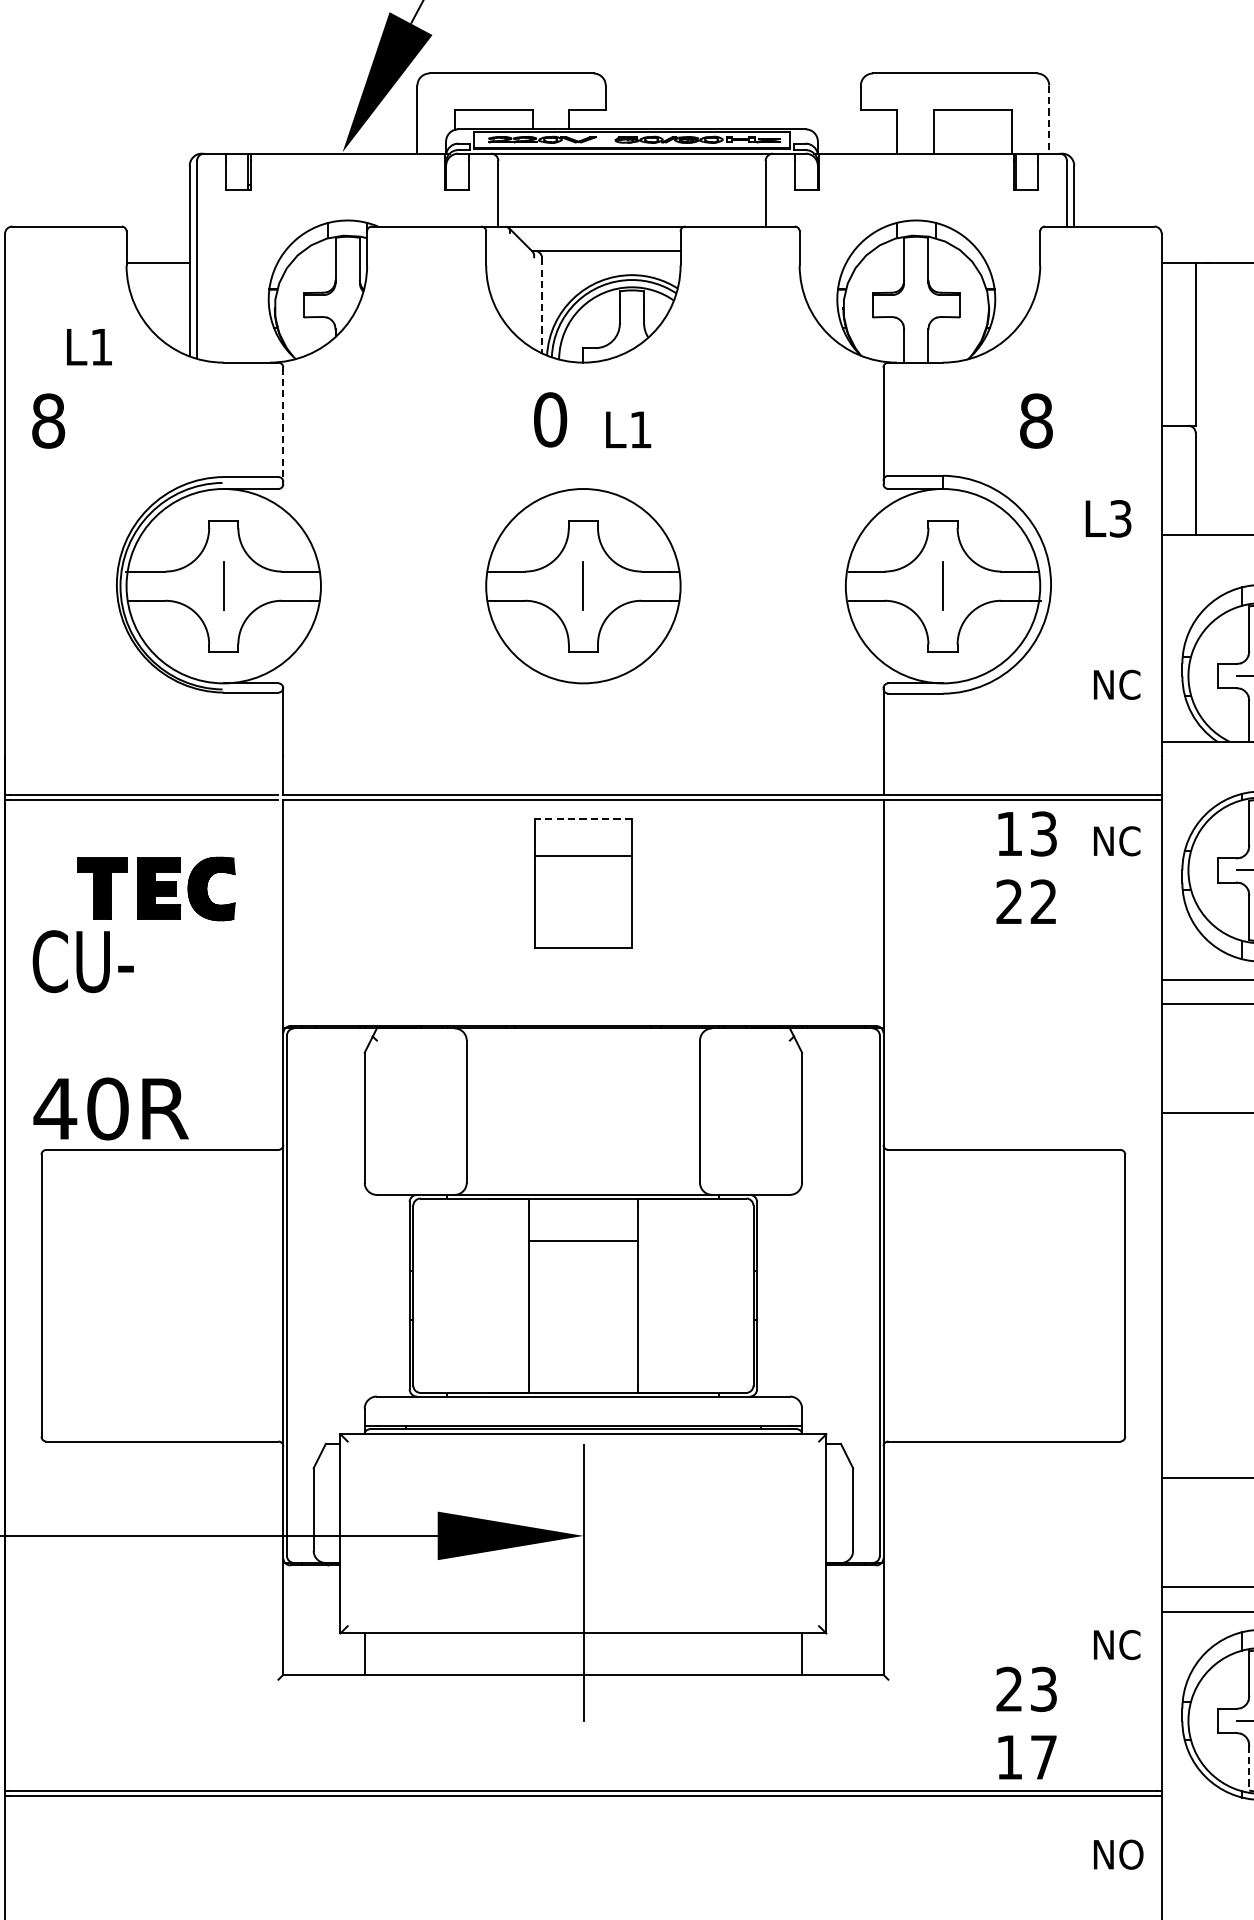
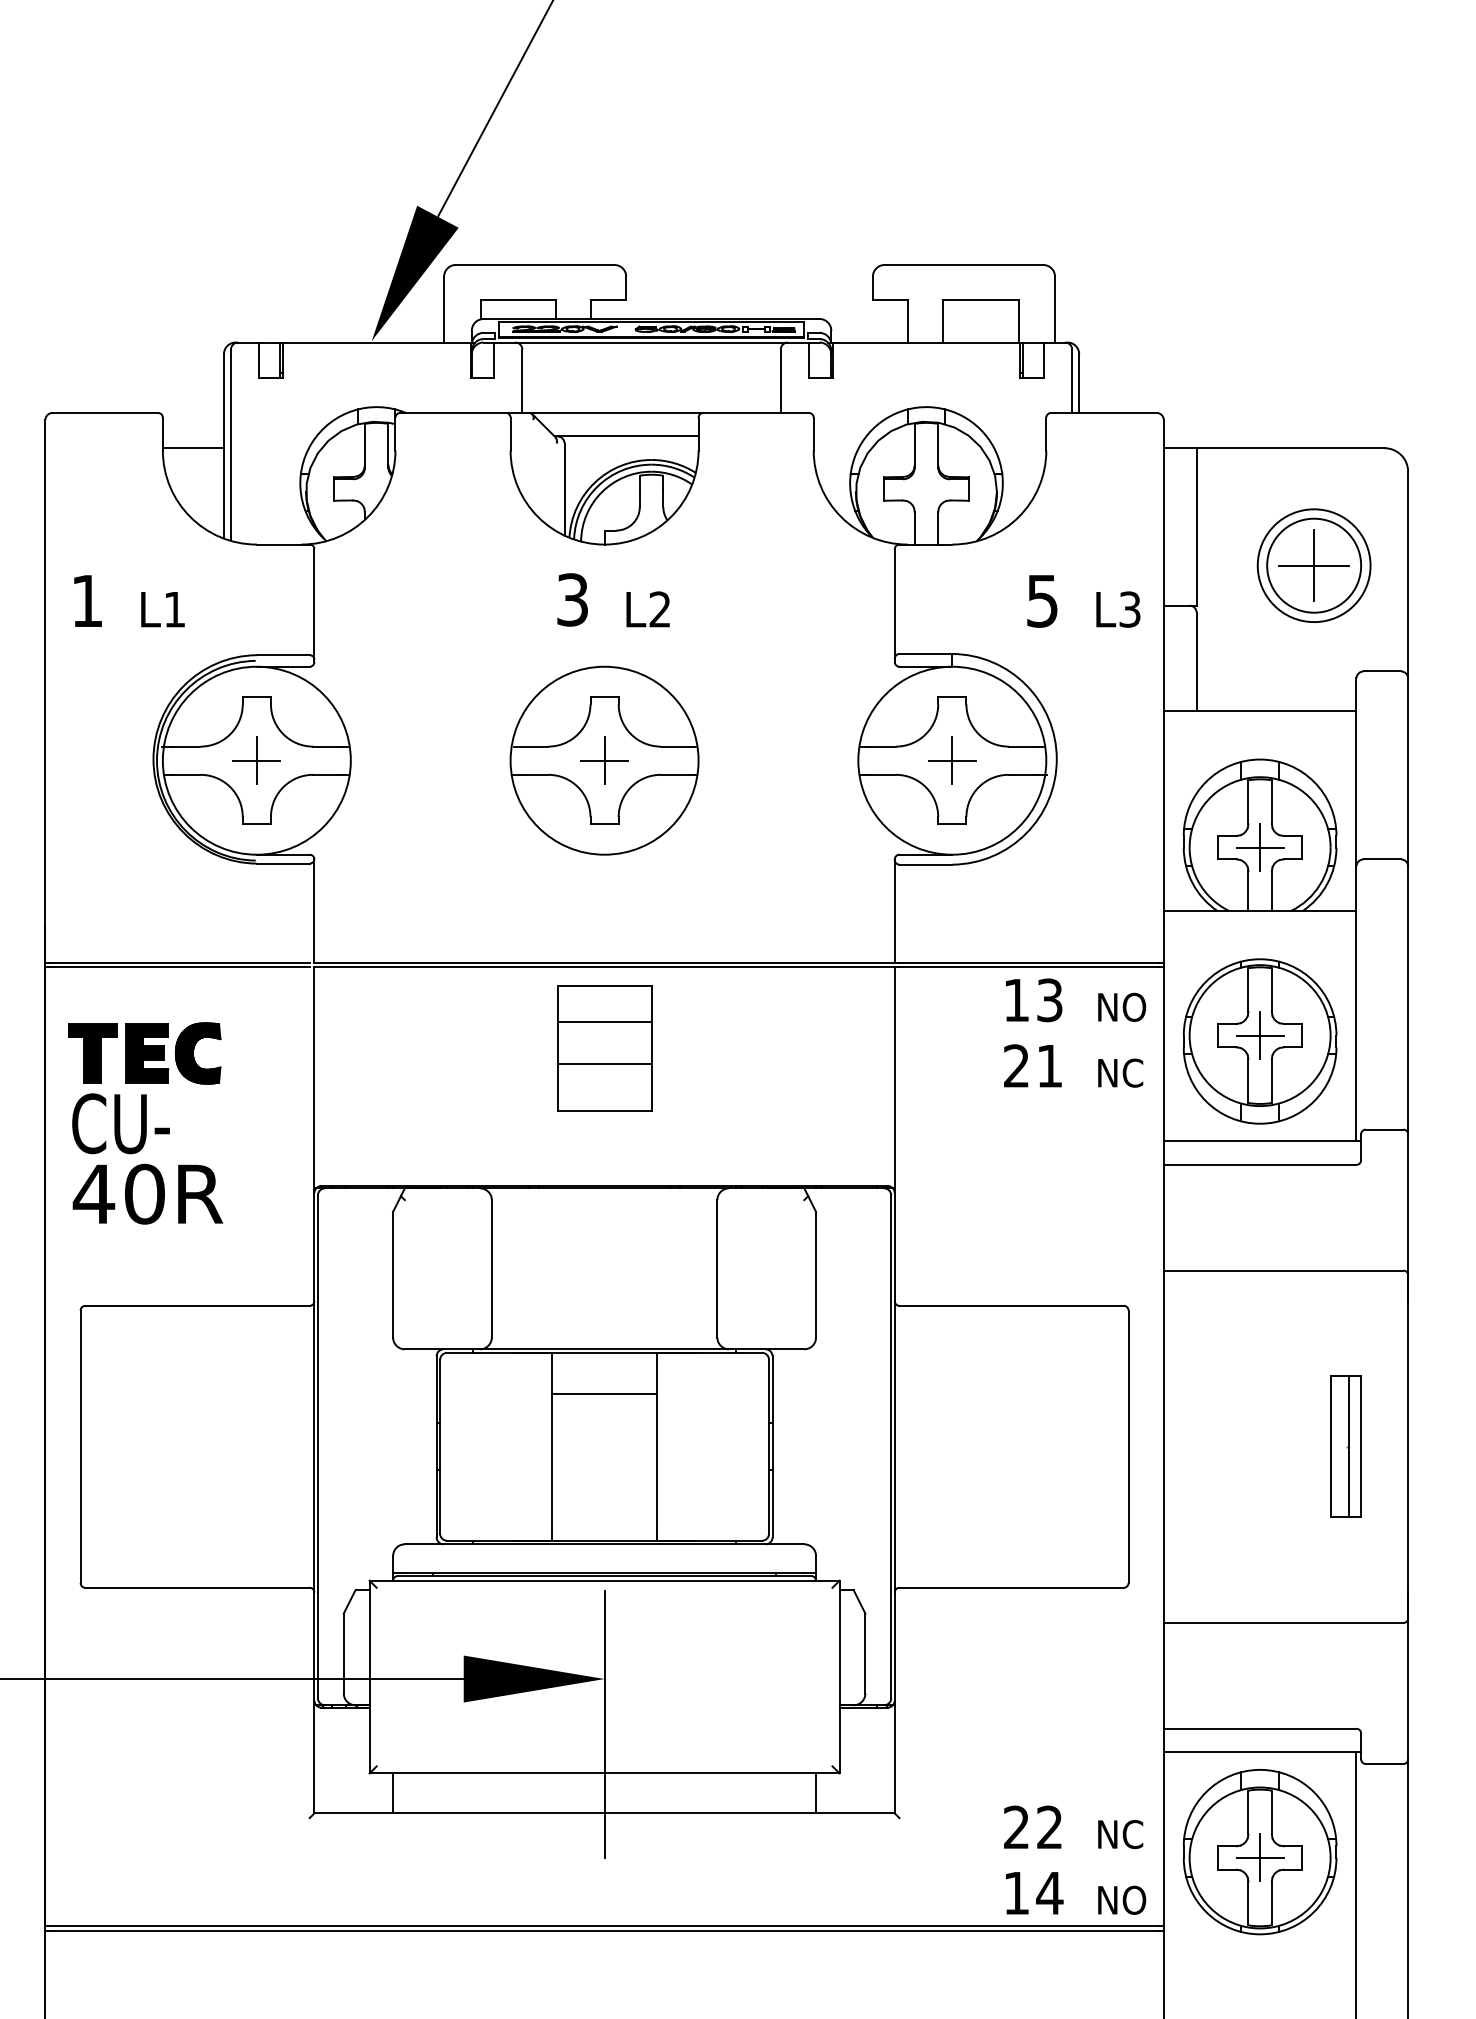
line: (1049, 119) -> (1055, 309), dashed -> solid
line: (541, 306) -> (564, 490), dashed -> solid
text: (88, 347) -> (162, 609), moved
text: (550, 419) -> (572, 599), 0 -> 3
text: (48, 420) -> (87, 600), 8 -> 1
text: (1036, 420) -> (1042, 600), 8 -> 5
line: (283, 425) -> (314, 605), dashed -> solid
text: (640, 429) -> (659, 609), L1 -> L2
text: (1108, 518) -> (1118, 609), moved
line: (223, 585) -> (256, 760), added
line: (583, 585) -> (604, 760), added
line: (942, 585) -> (951, 760), added
text: (1116, 684) -> (1120, 1072), moved
line: (583, 819) -> (604, 986), dashed -> solid
text: (1134, 841) -> (1137, 1007), NC -> NO
part: (156, 888) -> (144, 1053), moved
line: (583, 899) -> (604, 1063), added
text: (1043, 901) -> (1049, 1065), 22 -> 21
text: (110, 1108) -> (147, 1193), moved
text: (1116, 1644) -> (1120, 1834), moved
text: (1043, 1689) -> (1049, 1827), 23 -> 22
text: (1043, 1757) -> (1049, 1893), 17 -> 14
line: (1249, 1768) -> (1248, 1903), dashed -> solid
text: (1119, 1853) -> (1122, 1899), moved

